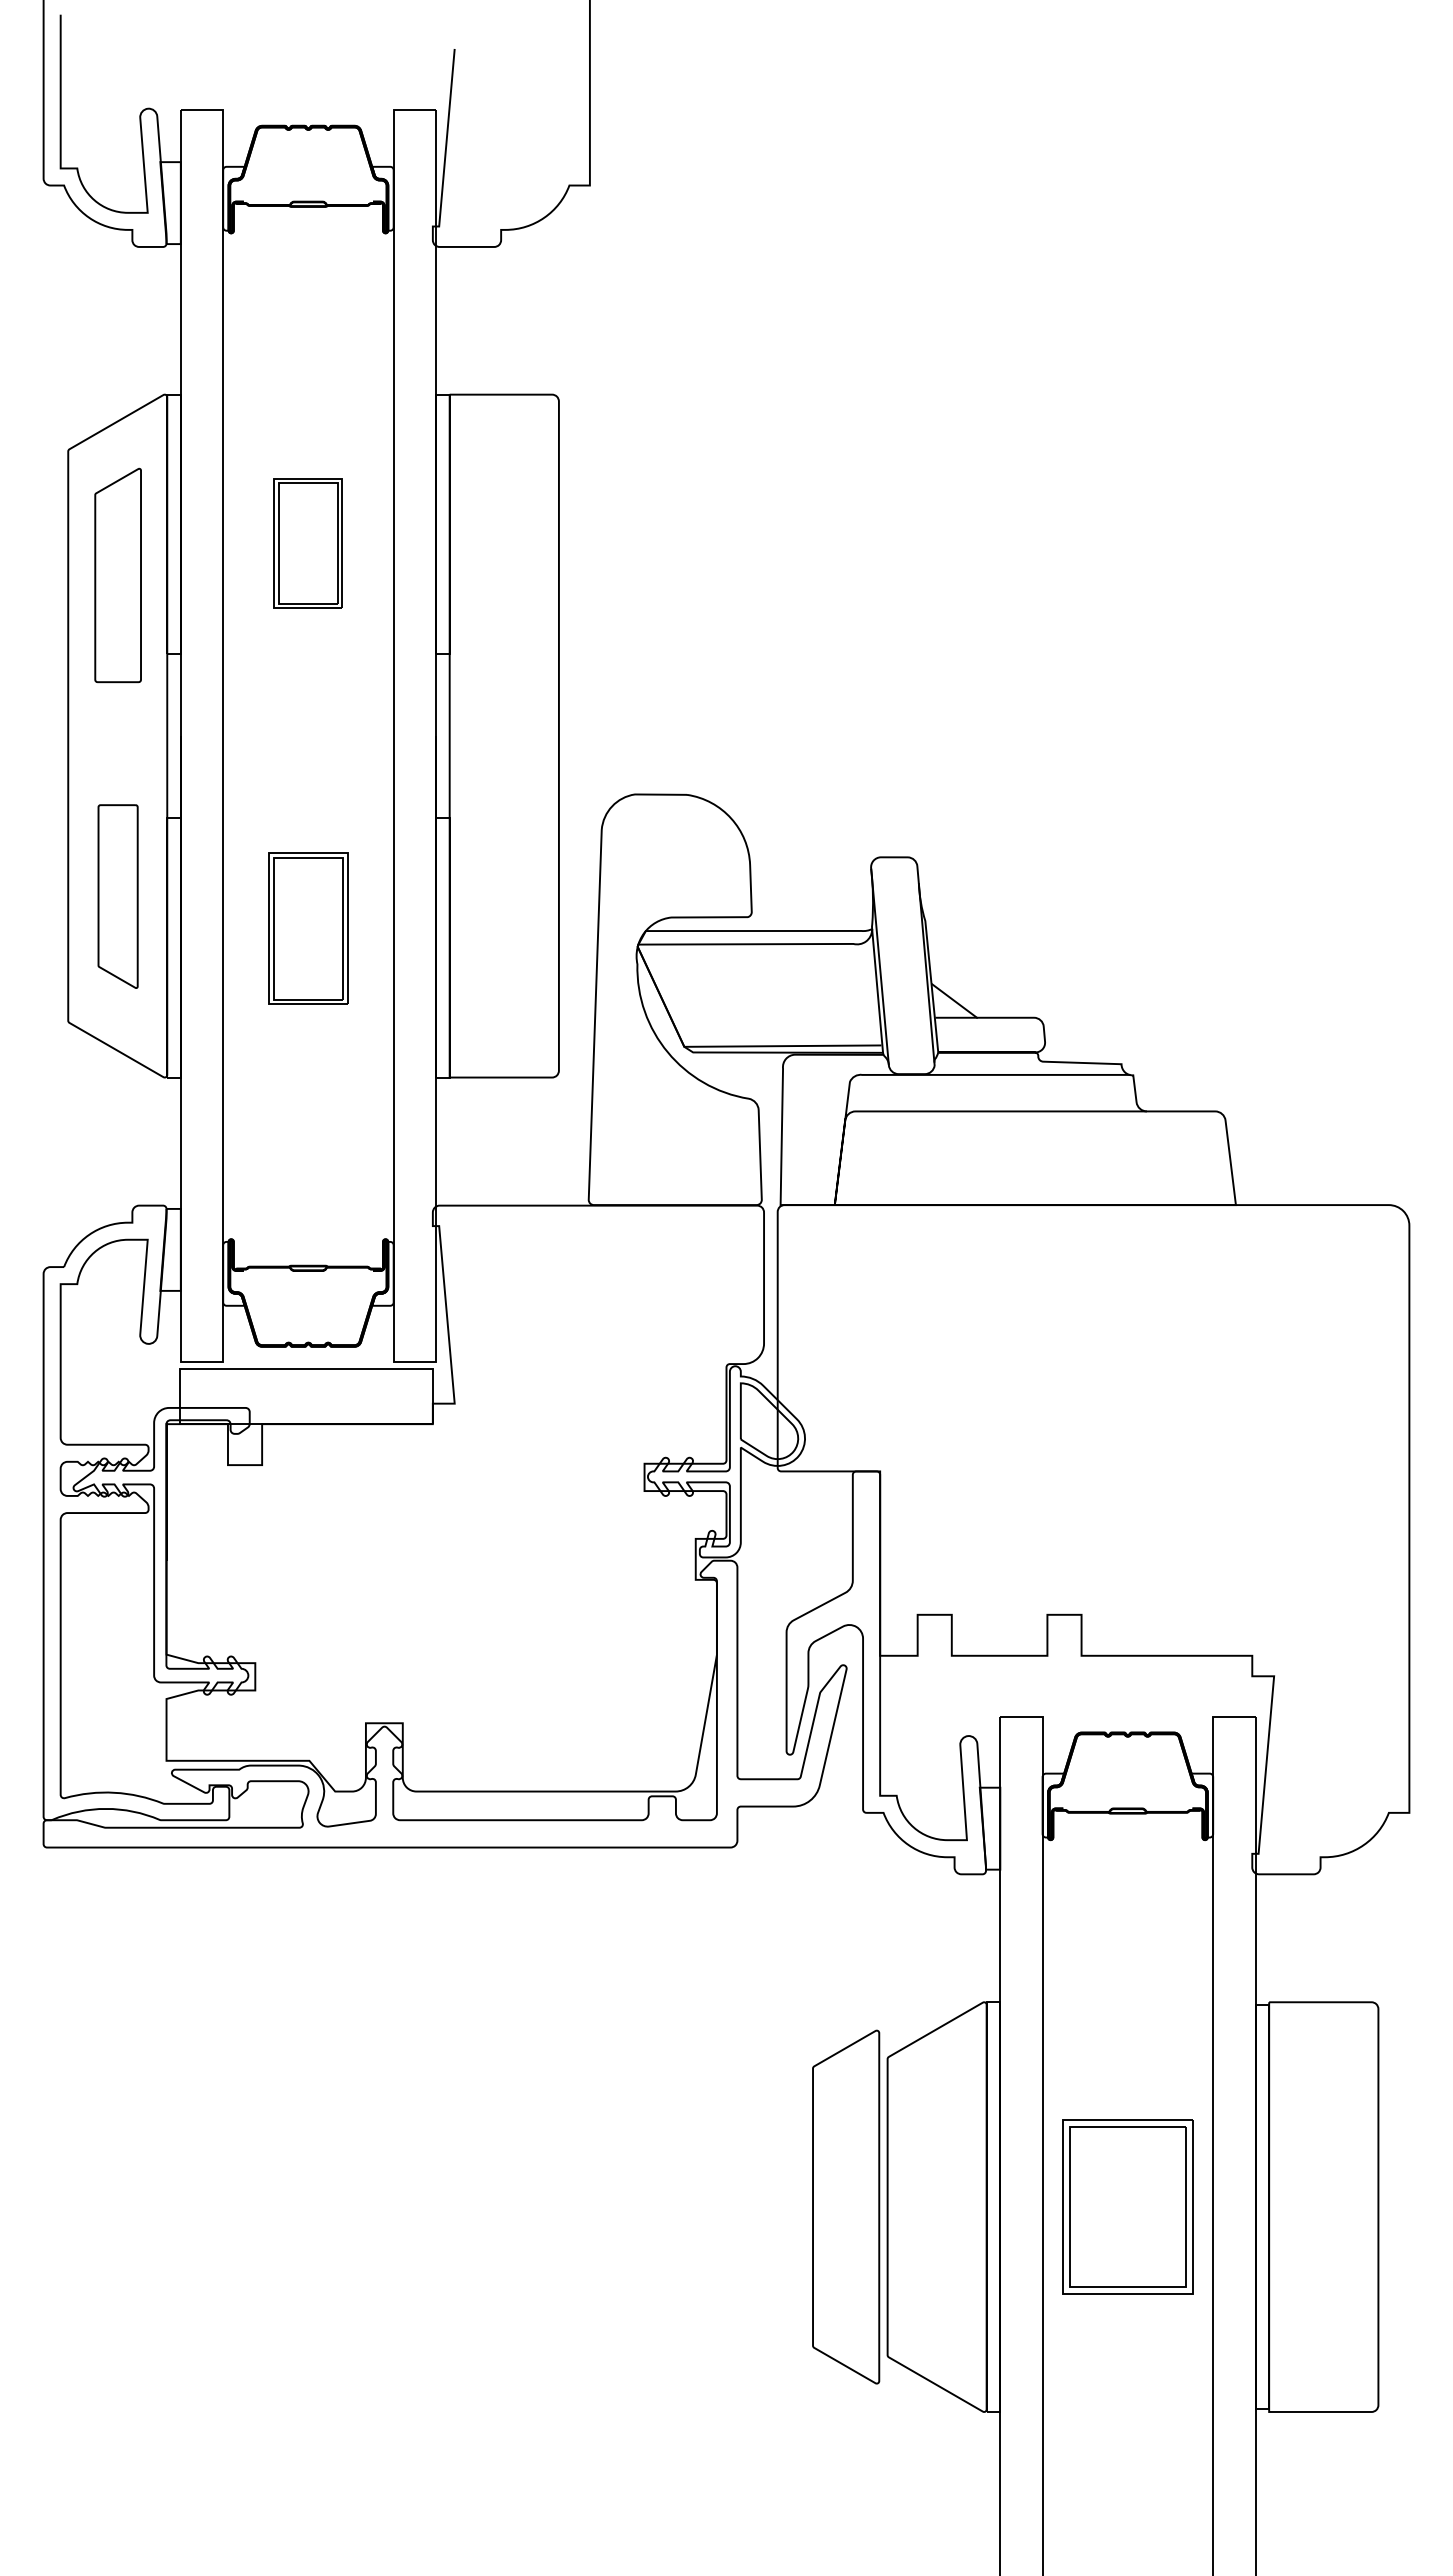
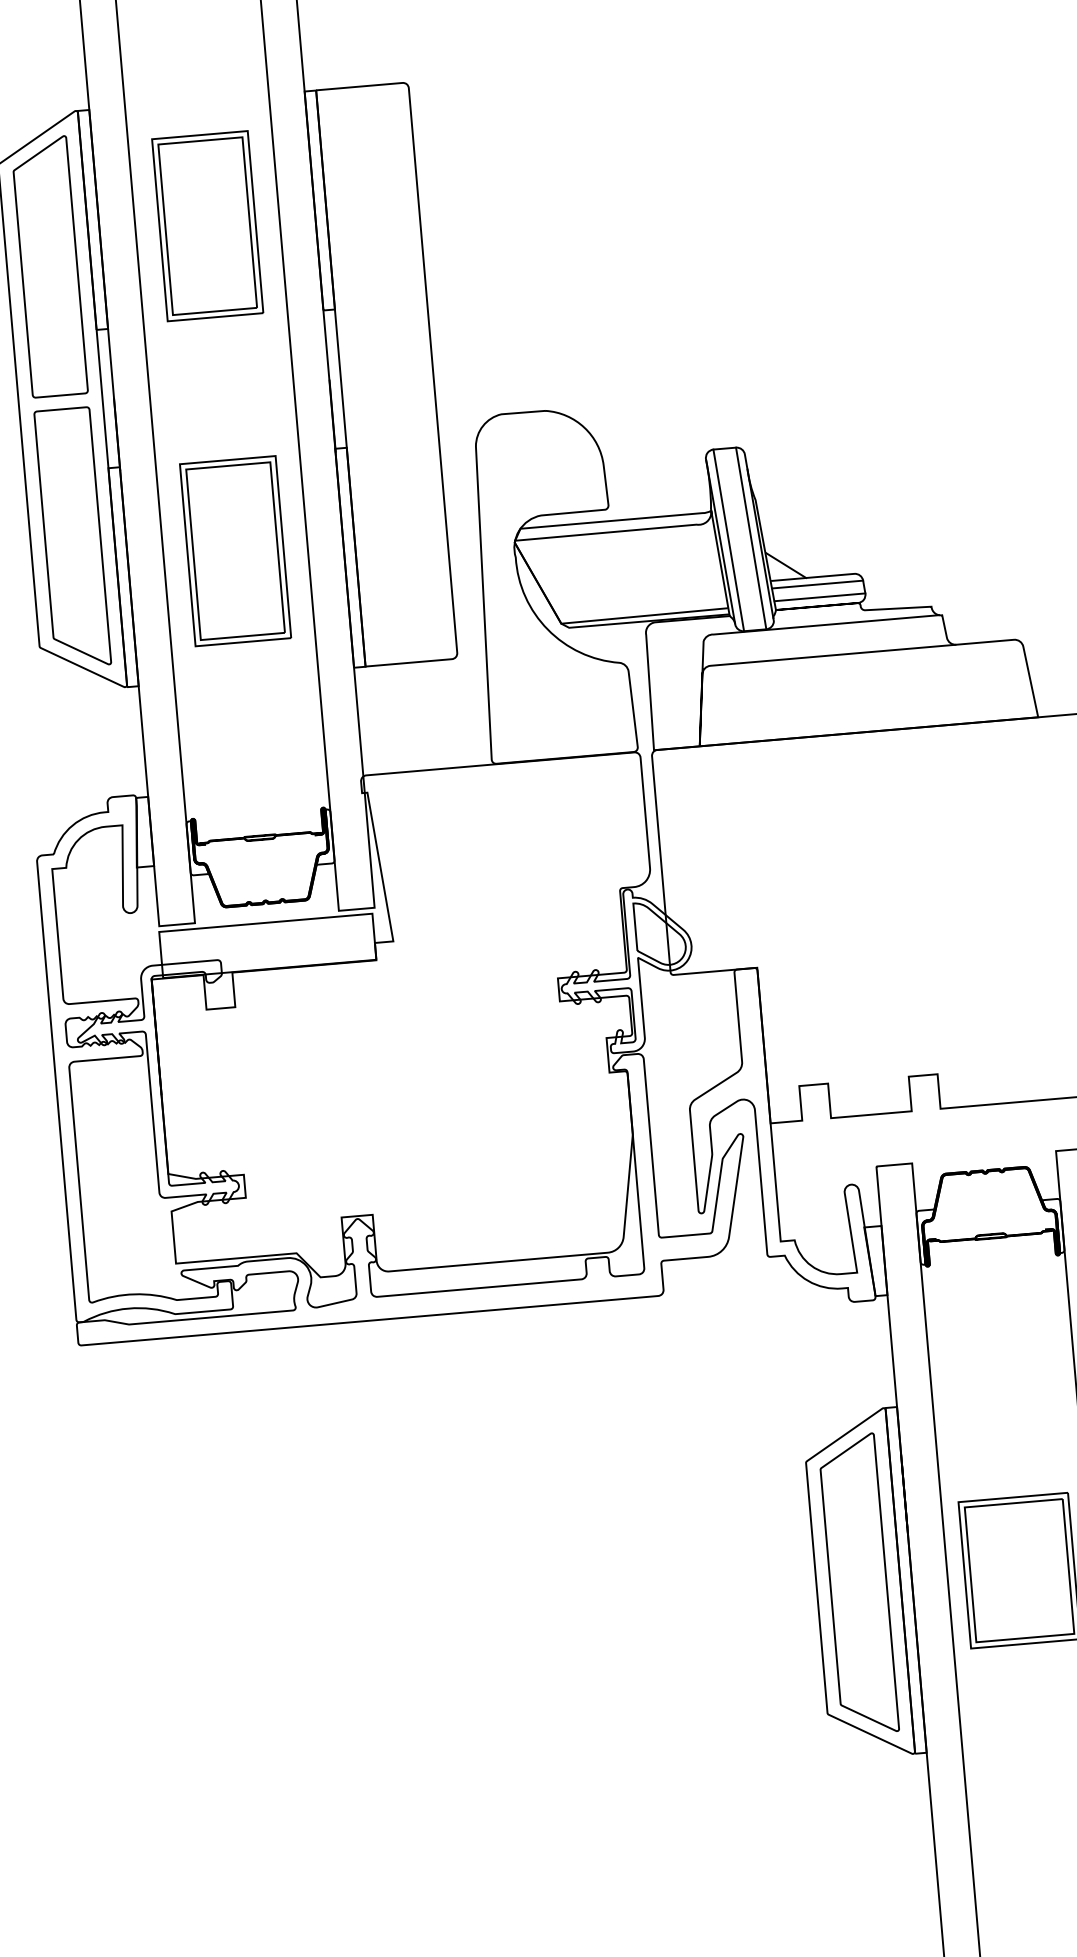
part: (308, 543) -> (207, 226), size x1.67
part: (117, 575) -> (48, 266), size x1.43
part: (117, 896) -> (72, 537), size x1.67
part: (308, 928) -> (235, 551), size x1.43
line: (889, 965) -> (728, 540), added
line: (915, 965) -> (750, 538), added
line: (989, 1026) -> (817, 584), added
line: (991, 1041) -> (820, 596), added
part: (846, 2206) -> (858, 1583), moved

